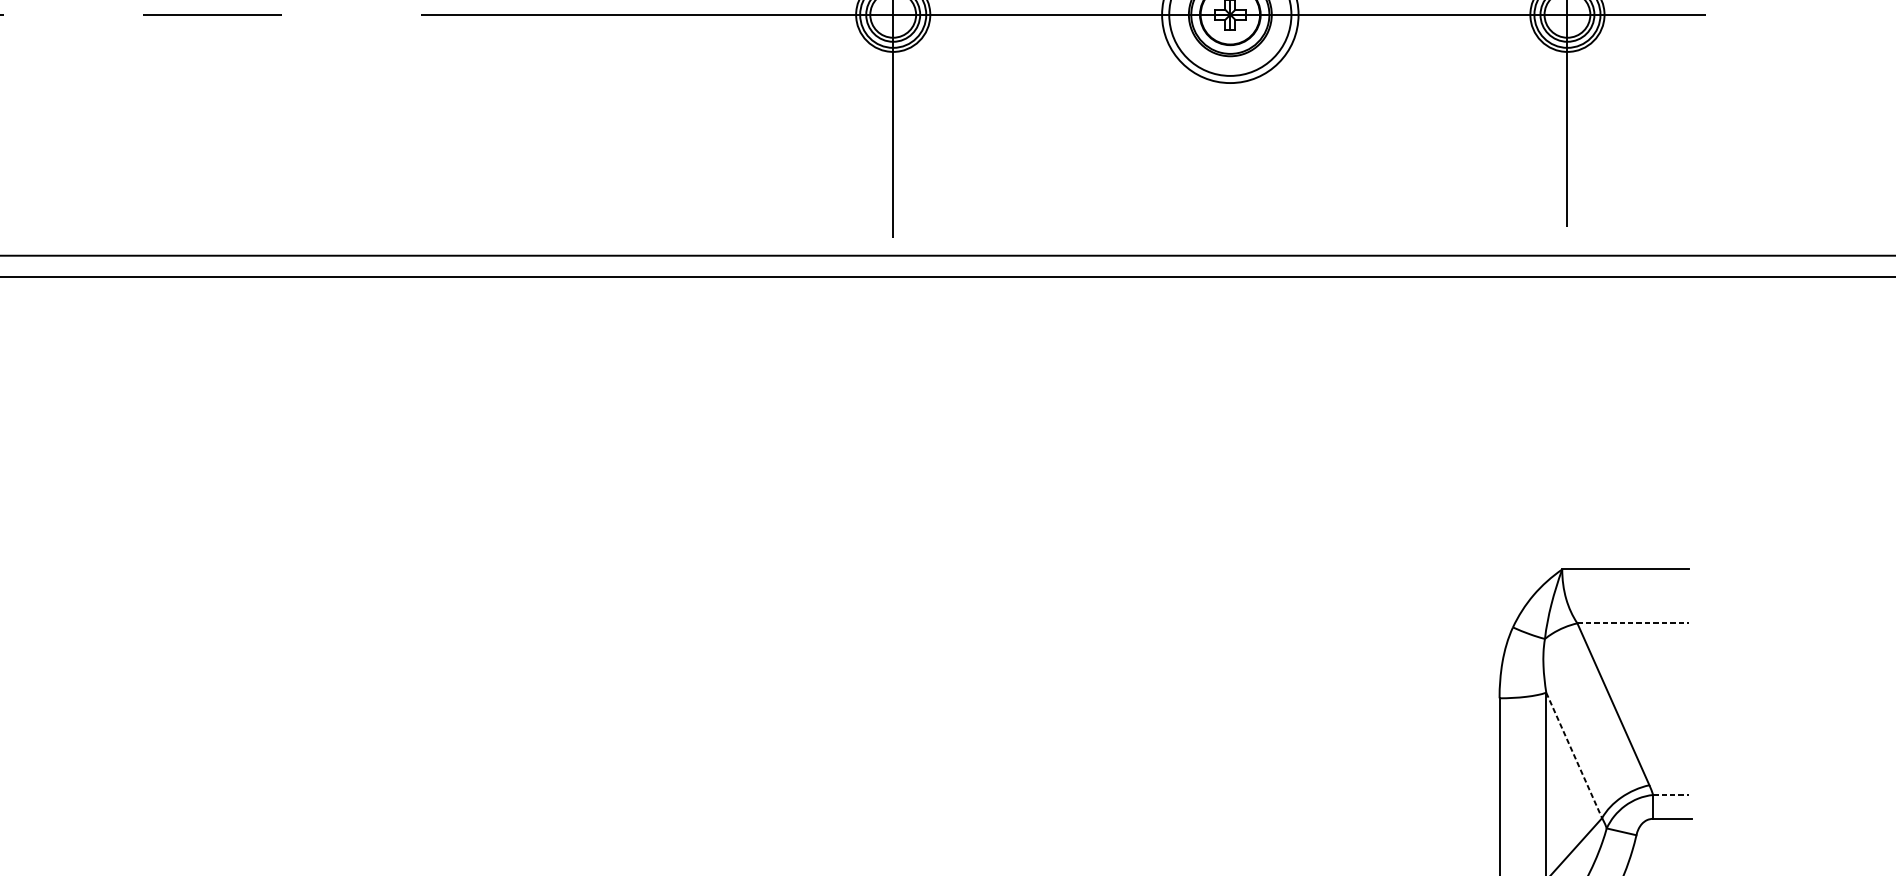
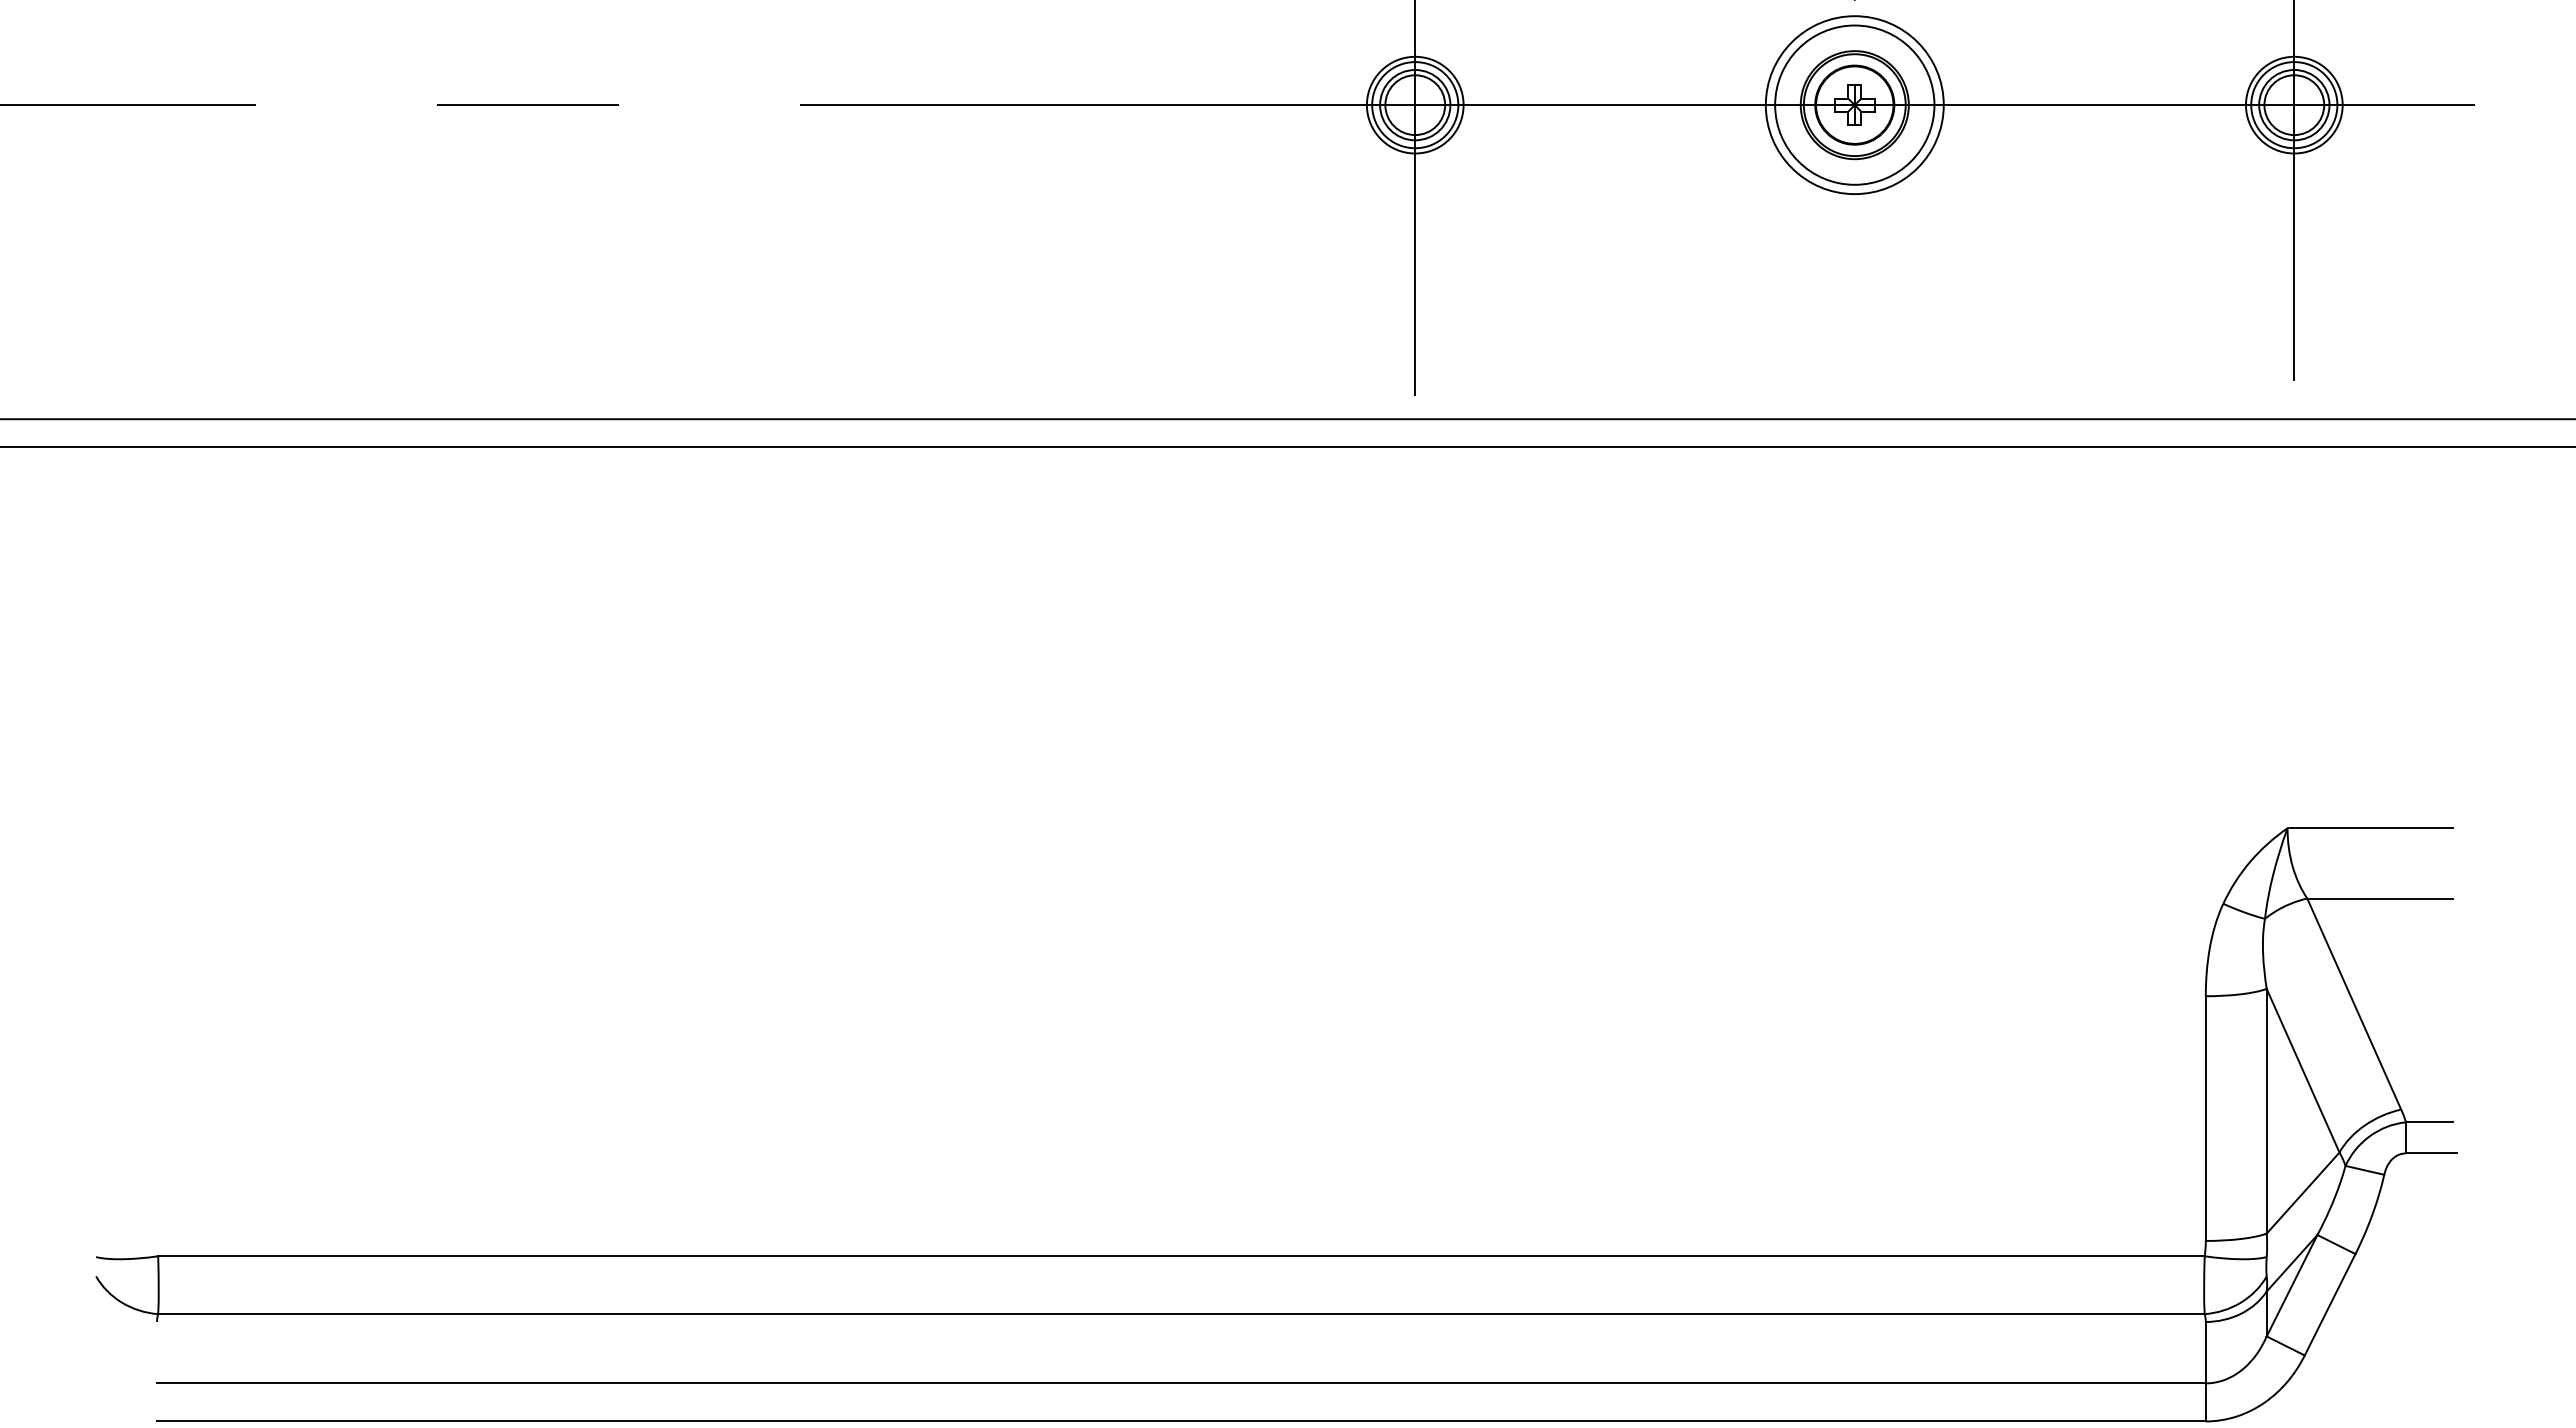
line: (1633, 623) -> (2380, 898), dashed -> solid
line: (1574, 755) -> (2303, 1070), dashed -> solid
line: (1671, 795) -> (2430, 1122), dashed -> solid

